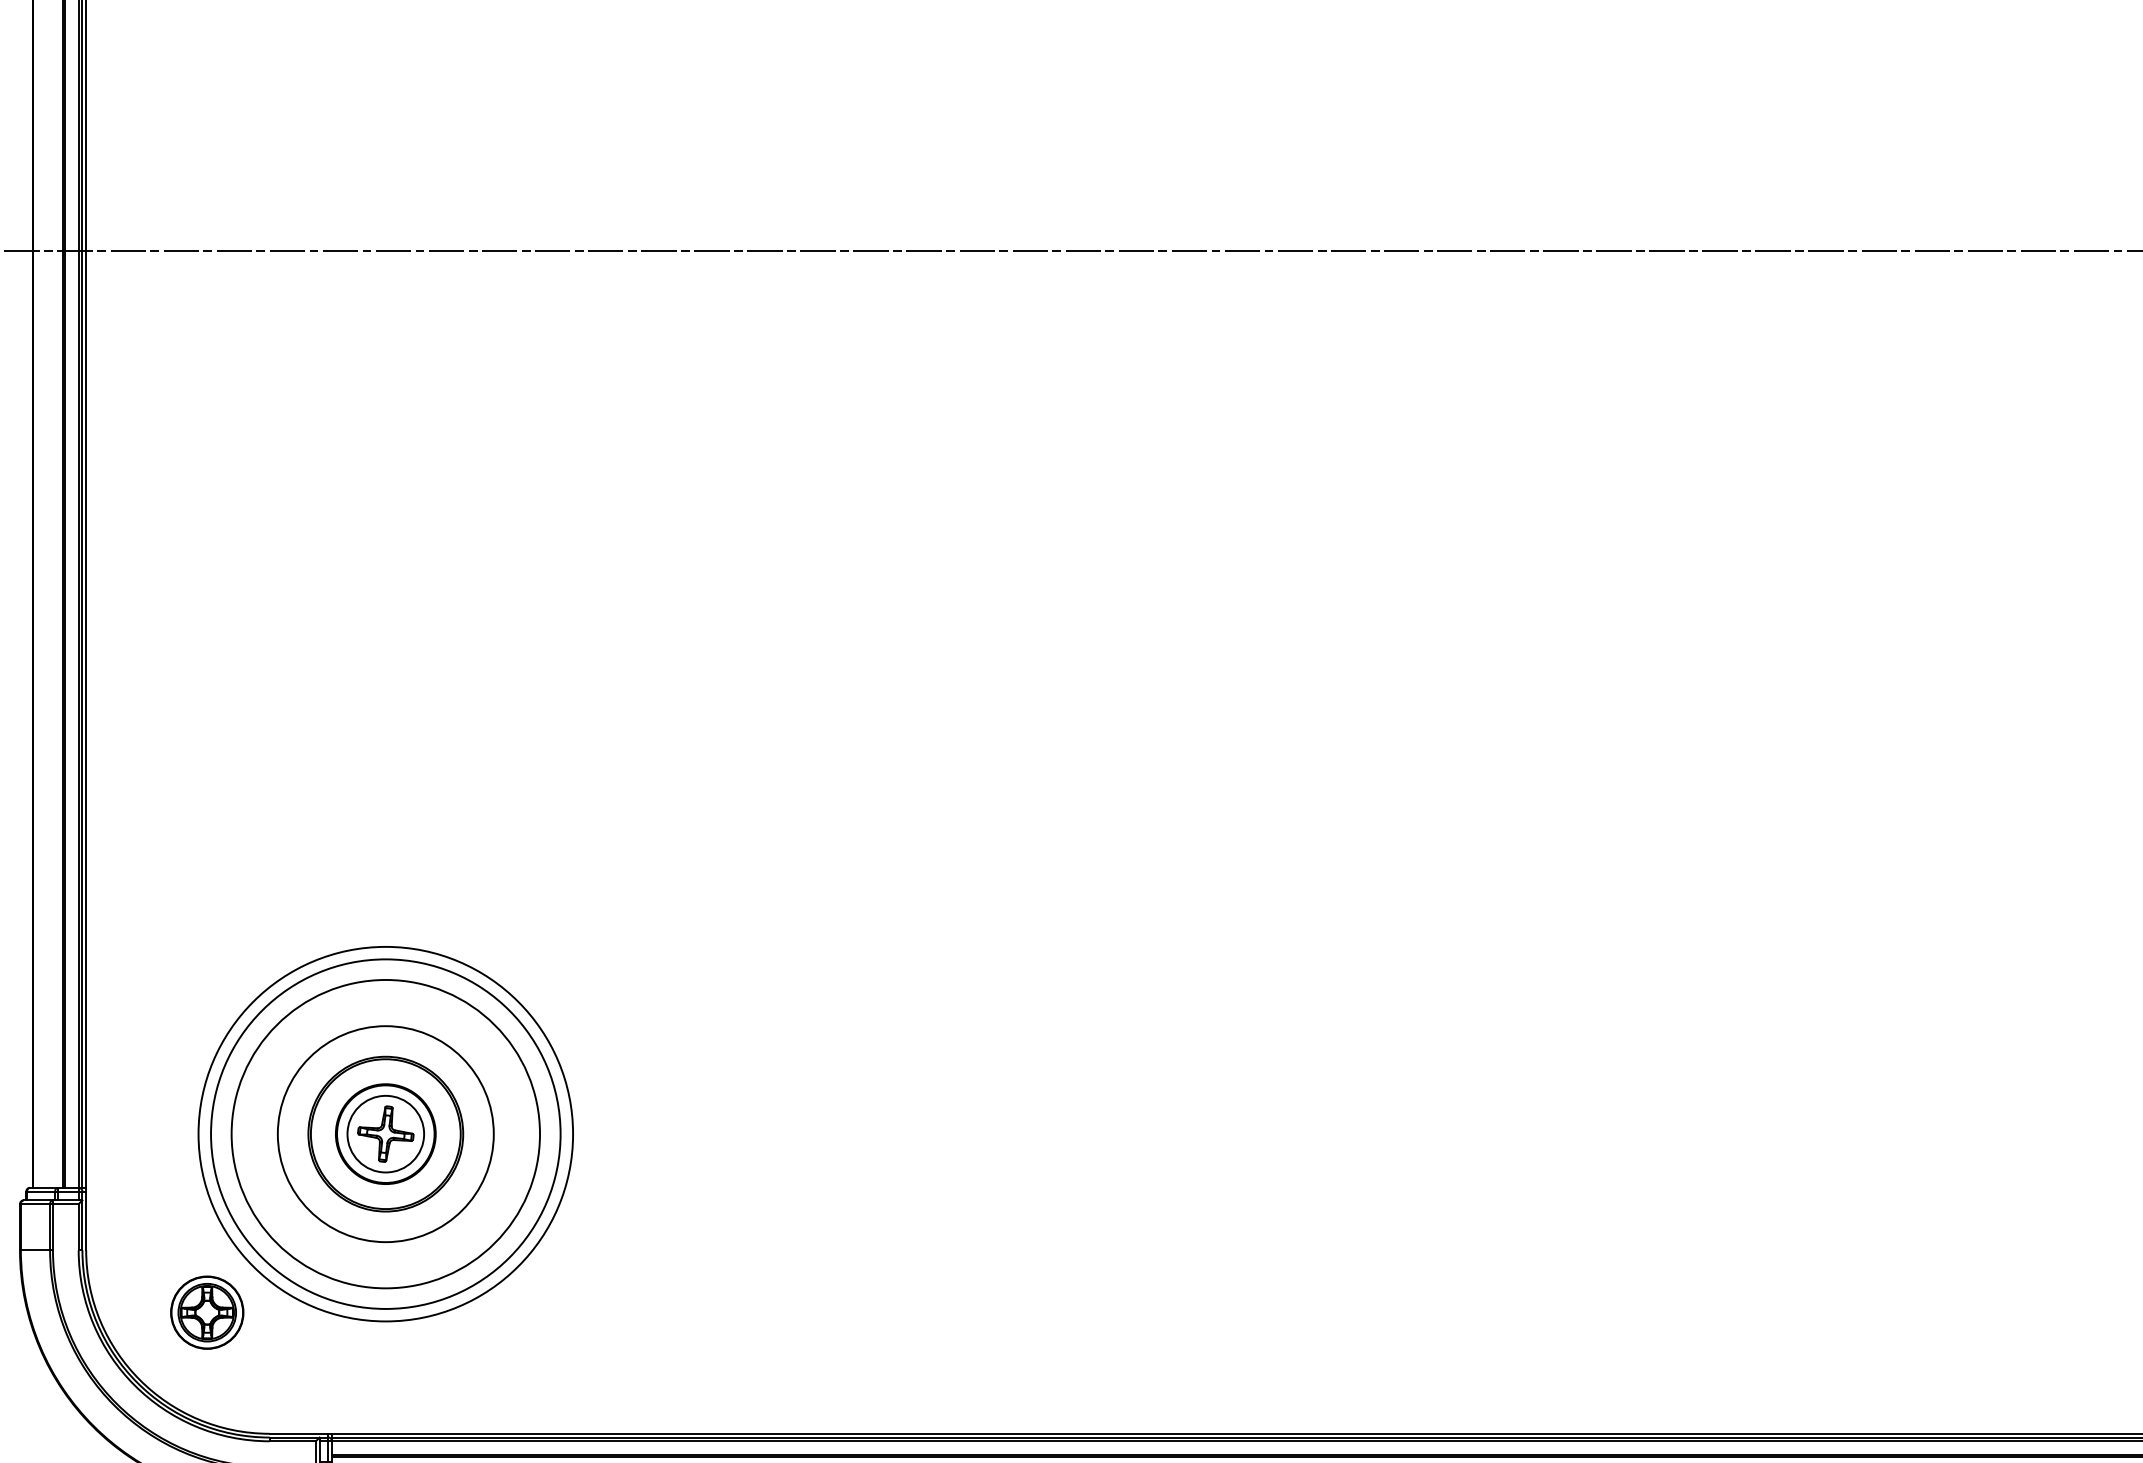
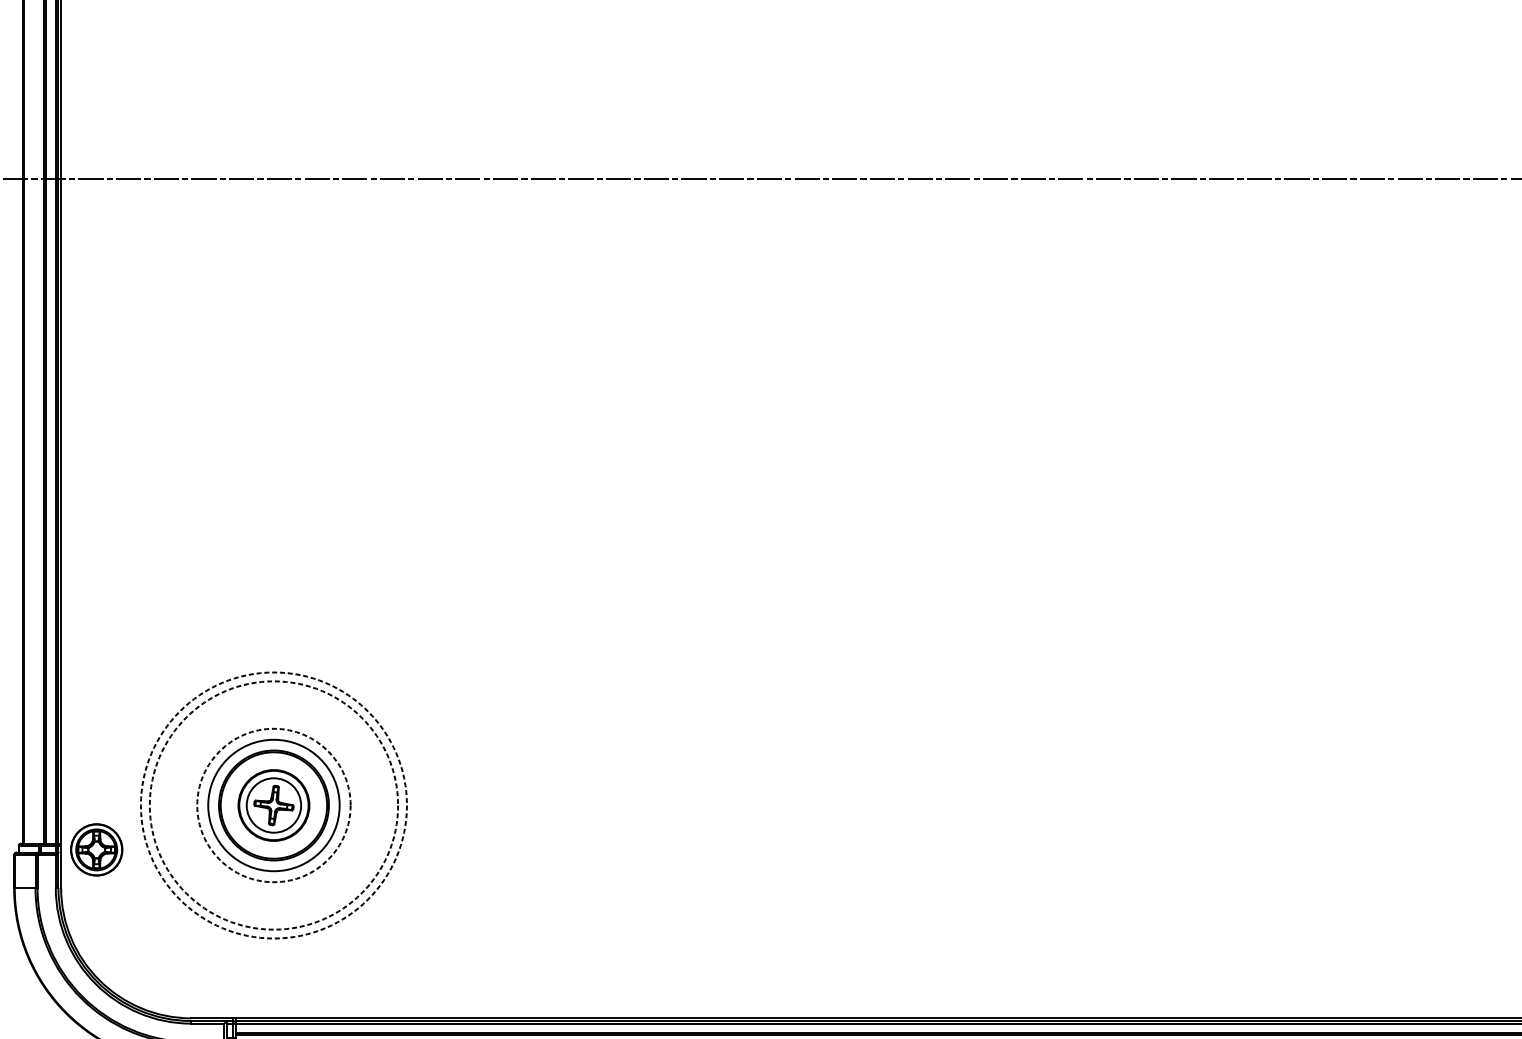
circle: (385, 1133) -> (273, 805), size x0.6
circle: (385, 1133) -> (273, 805), solid -> dashed
circle: (385, 1133) -> (273, 805), solid -> dashed
circle: (385, 1134) -> (273, 805), solid -> dashed
part: (207, 1312) -> (96, 849), moved

